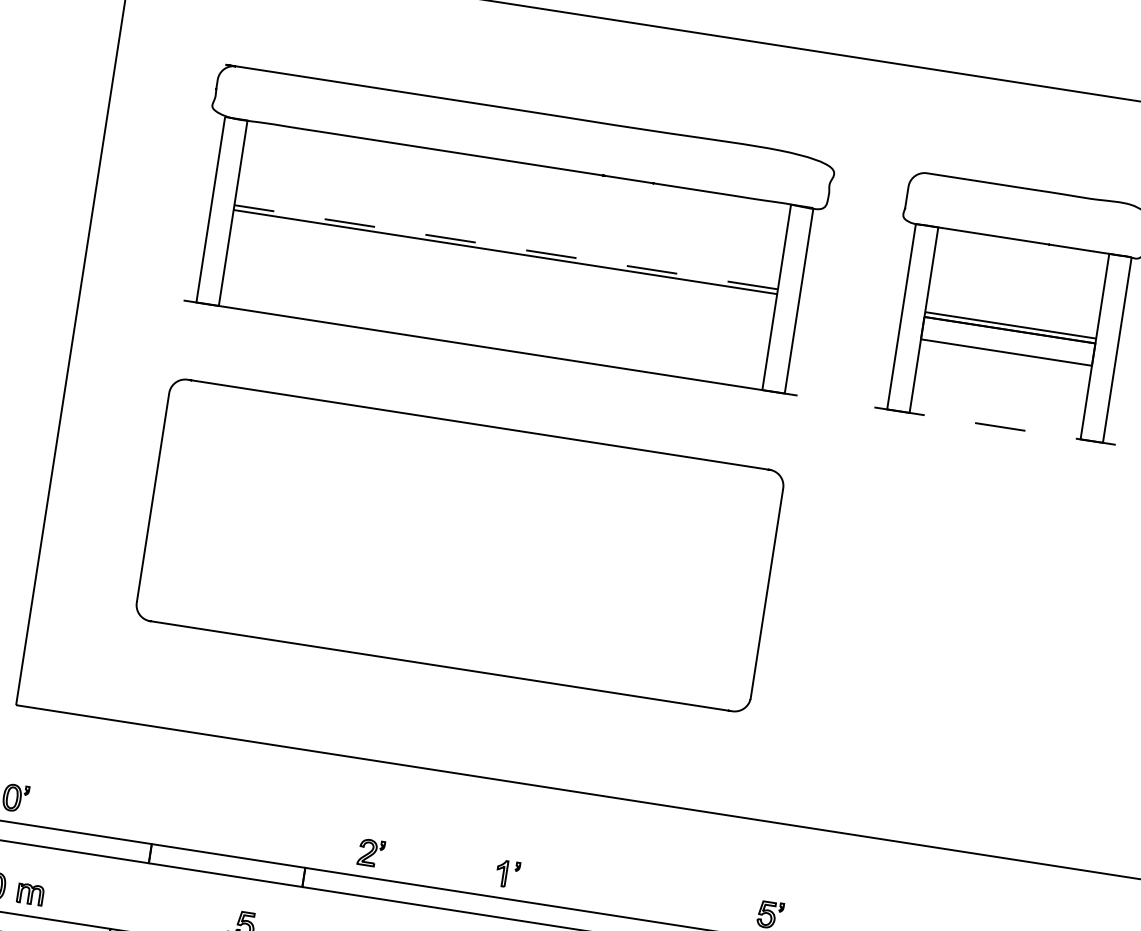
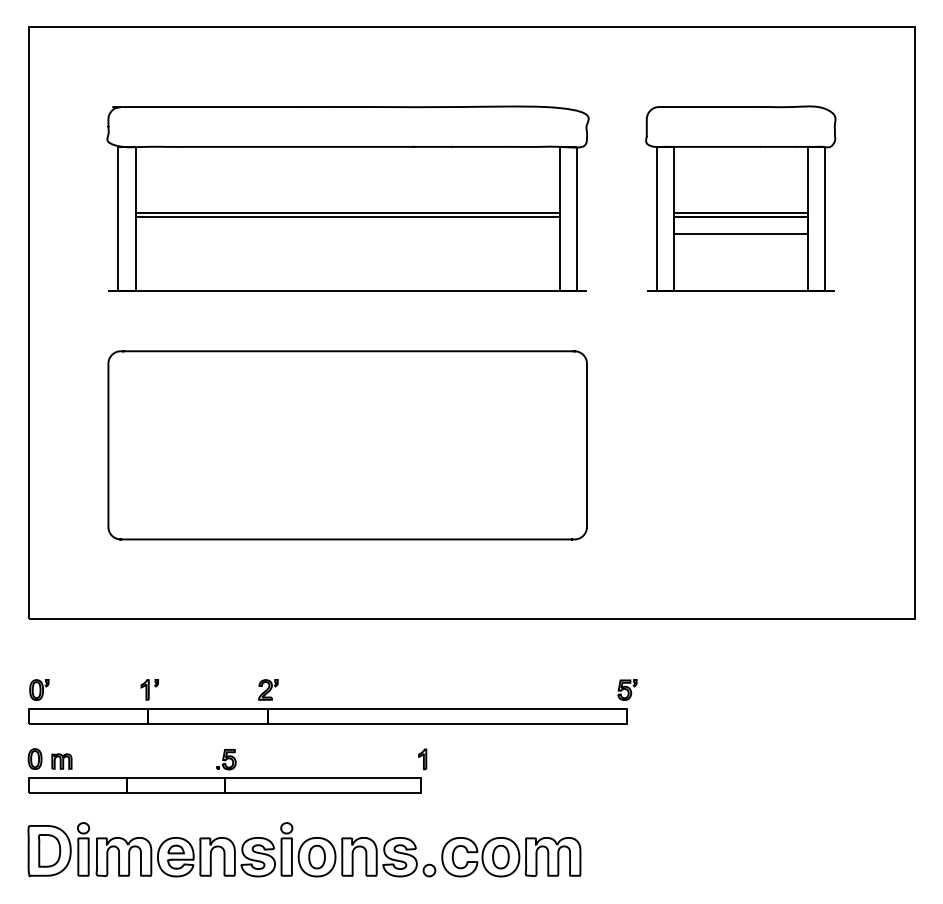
line: (506, 246) -> (347, 212), dashed -> solid
line: (995, 426) -> (741, 291), dashed -> solid
part: (371, 852) -> (268, 689), moved
part: (507, 873) -> (149, 689), moved

